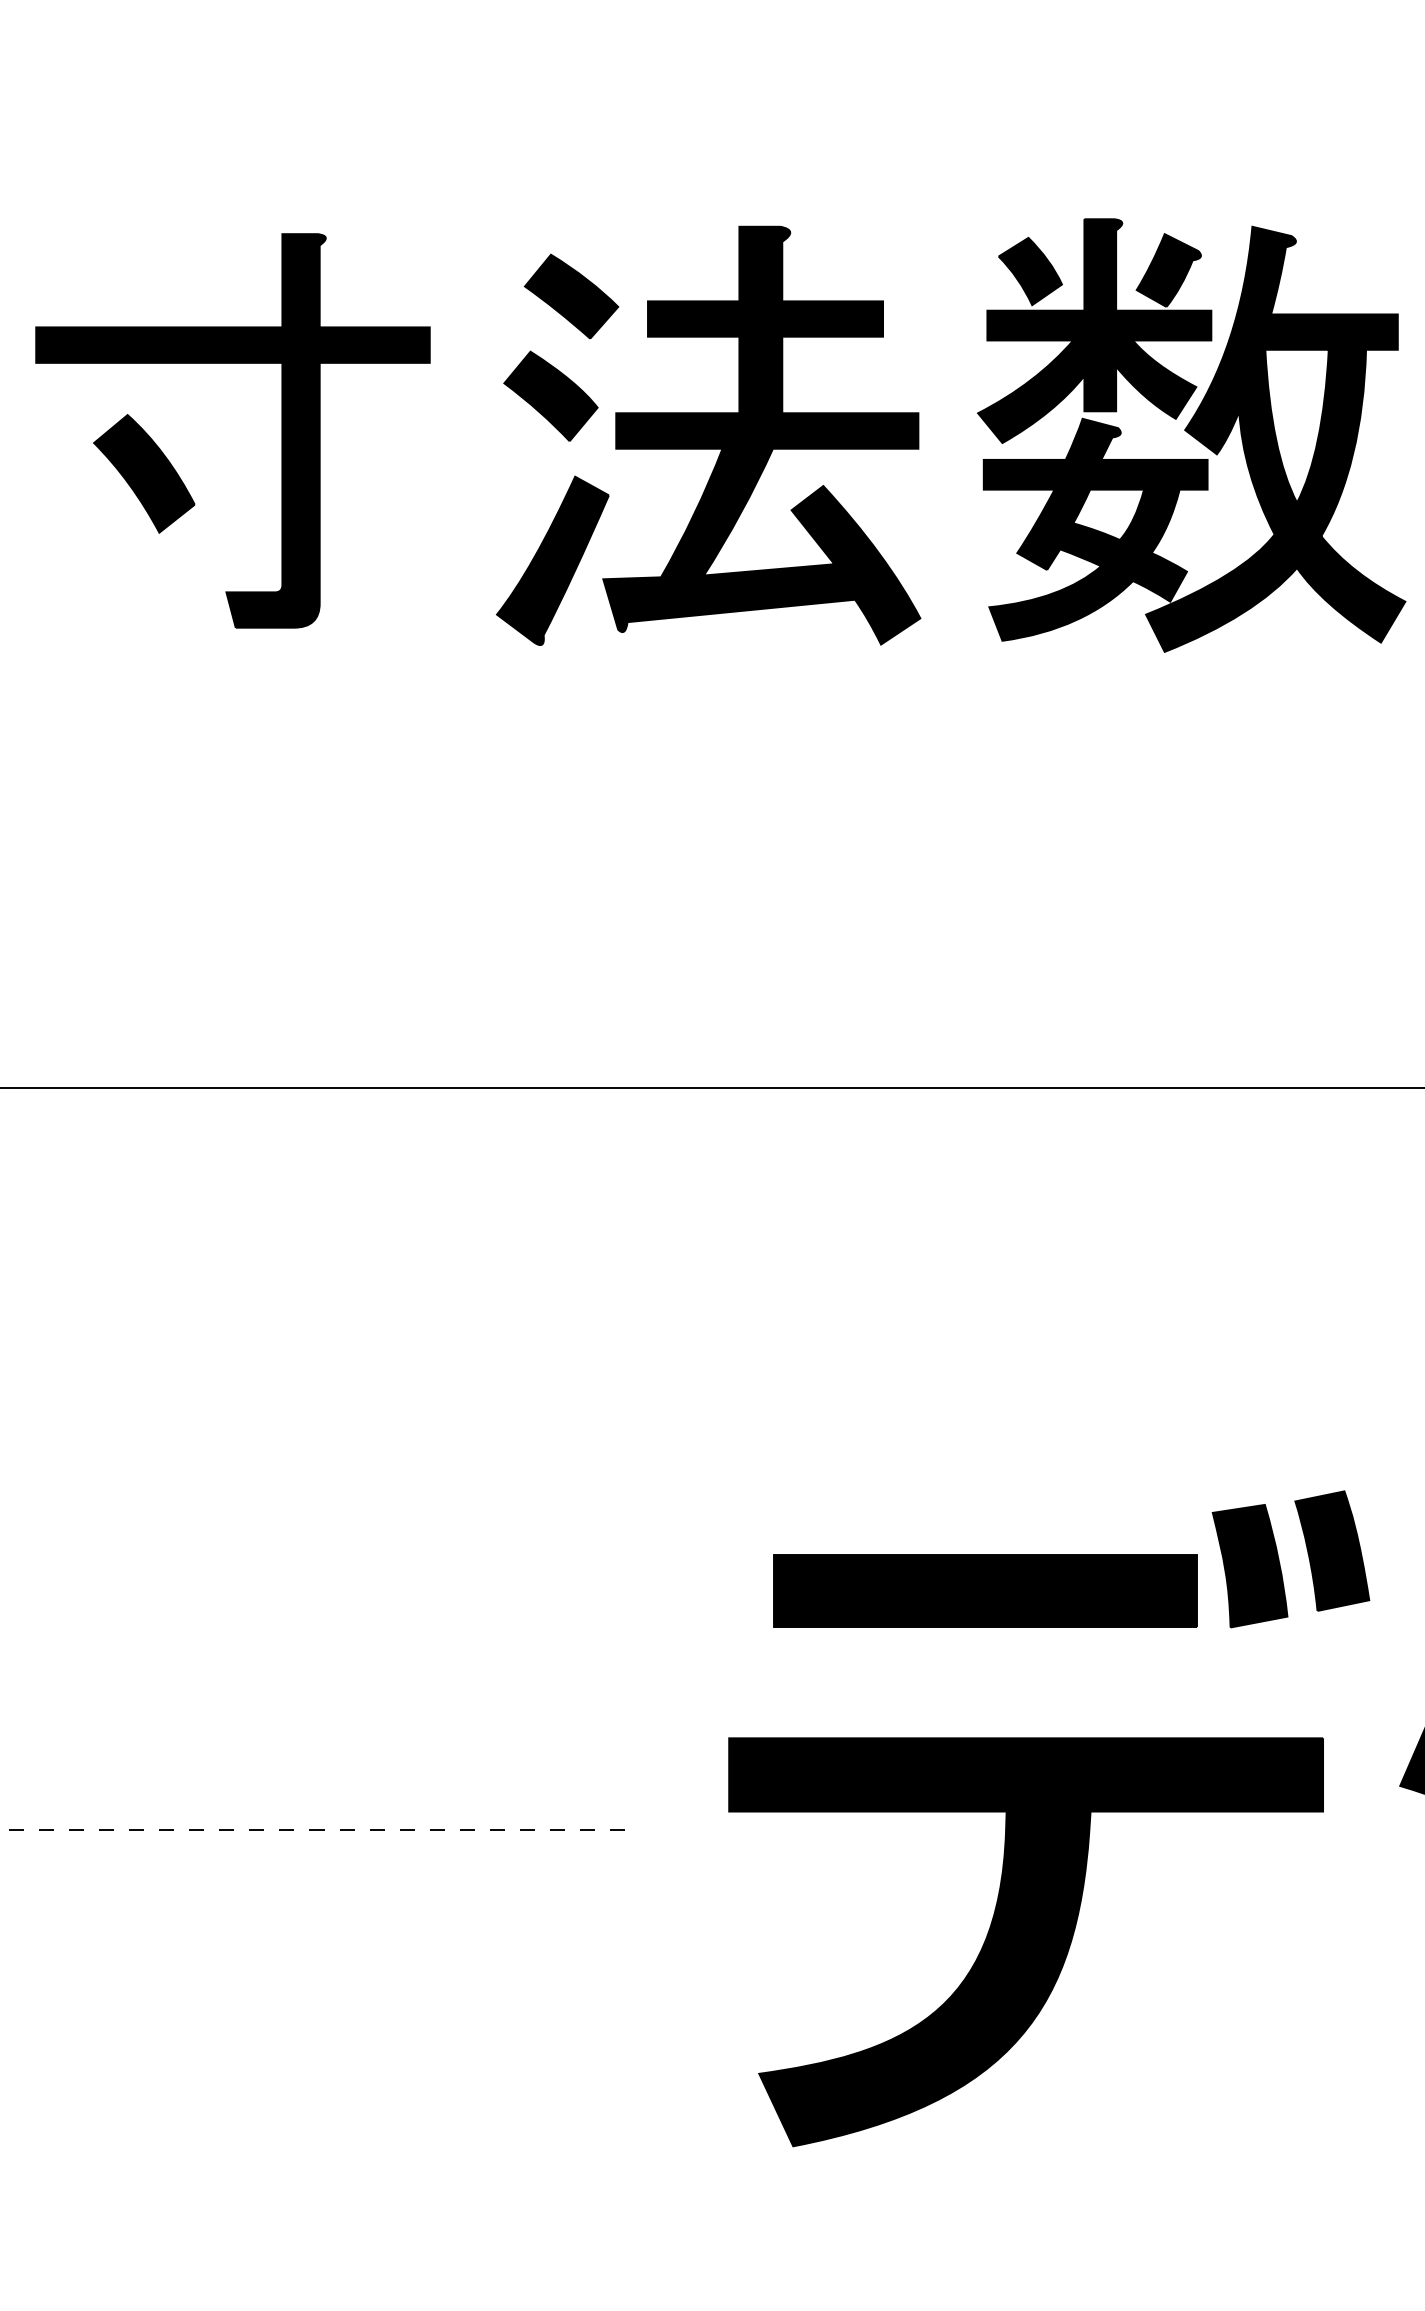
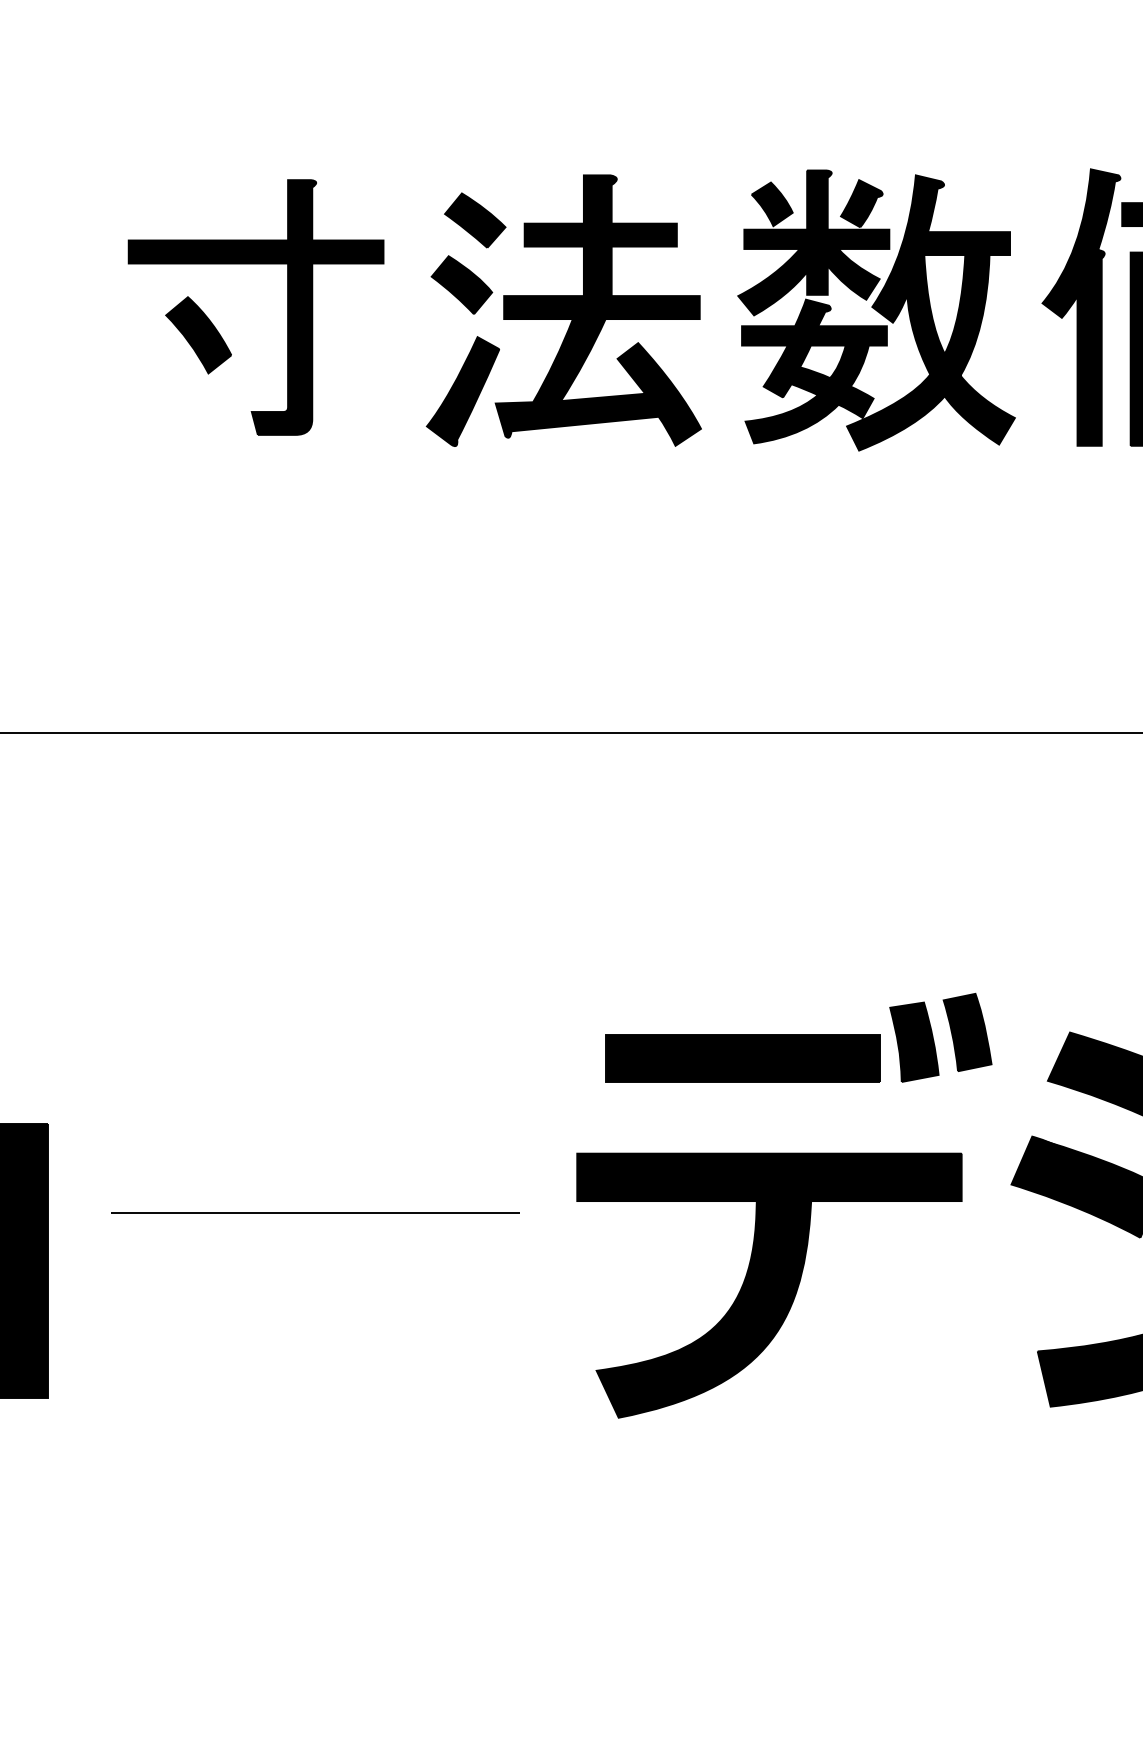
line: (324, 1829) -> (315, 1212), dashed -> solid

